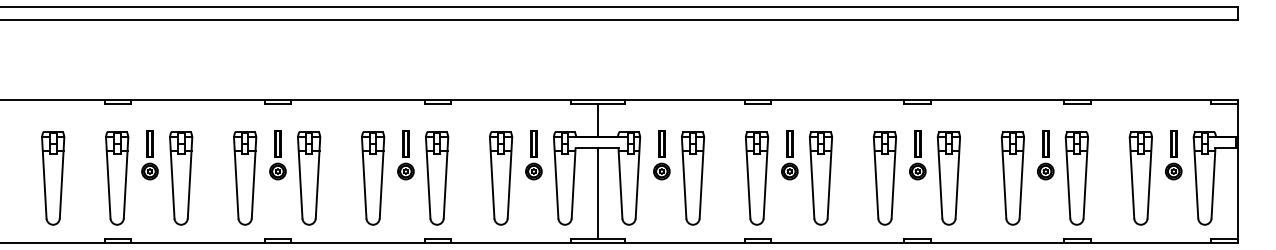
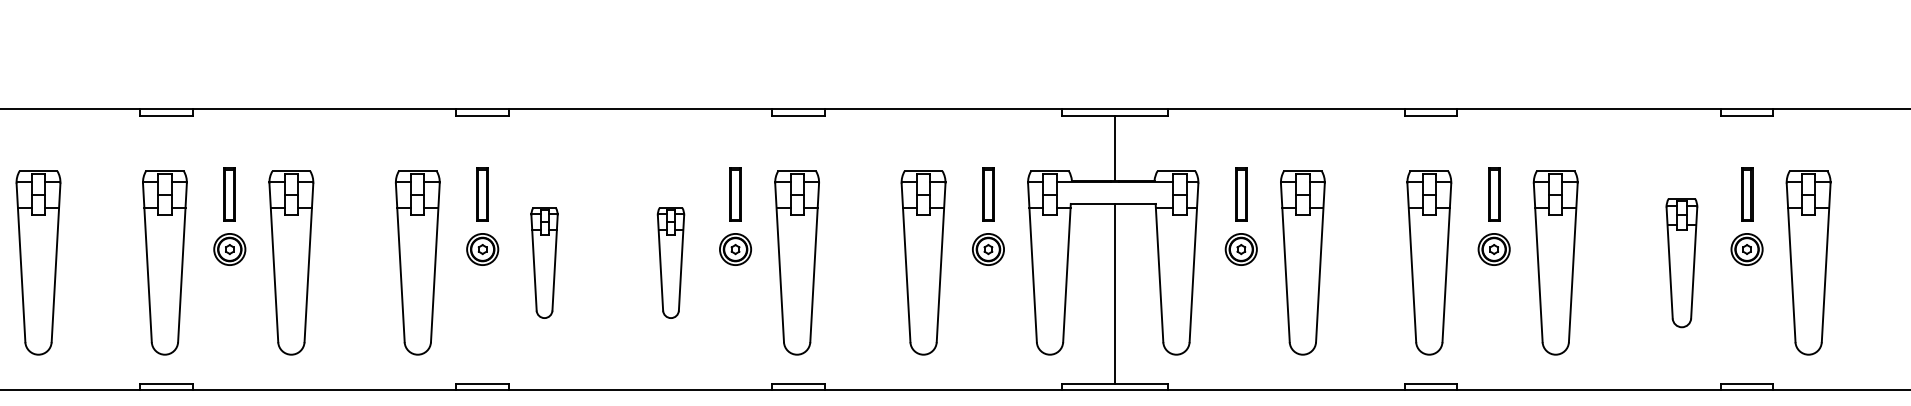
part: (309, 178) -> (545, 263), size x0.6
part: (373, 178) -> (671, 263), size x0.6
part: (884, 178) -> (1681, 263), size x0.7

